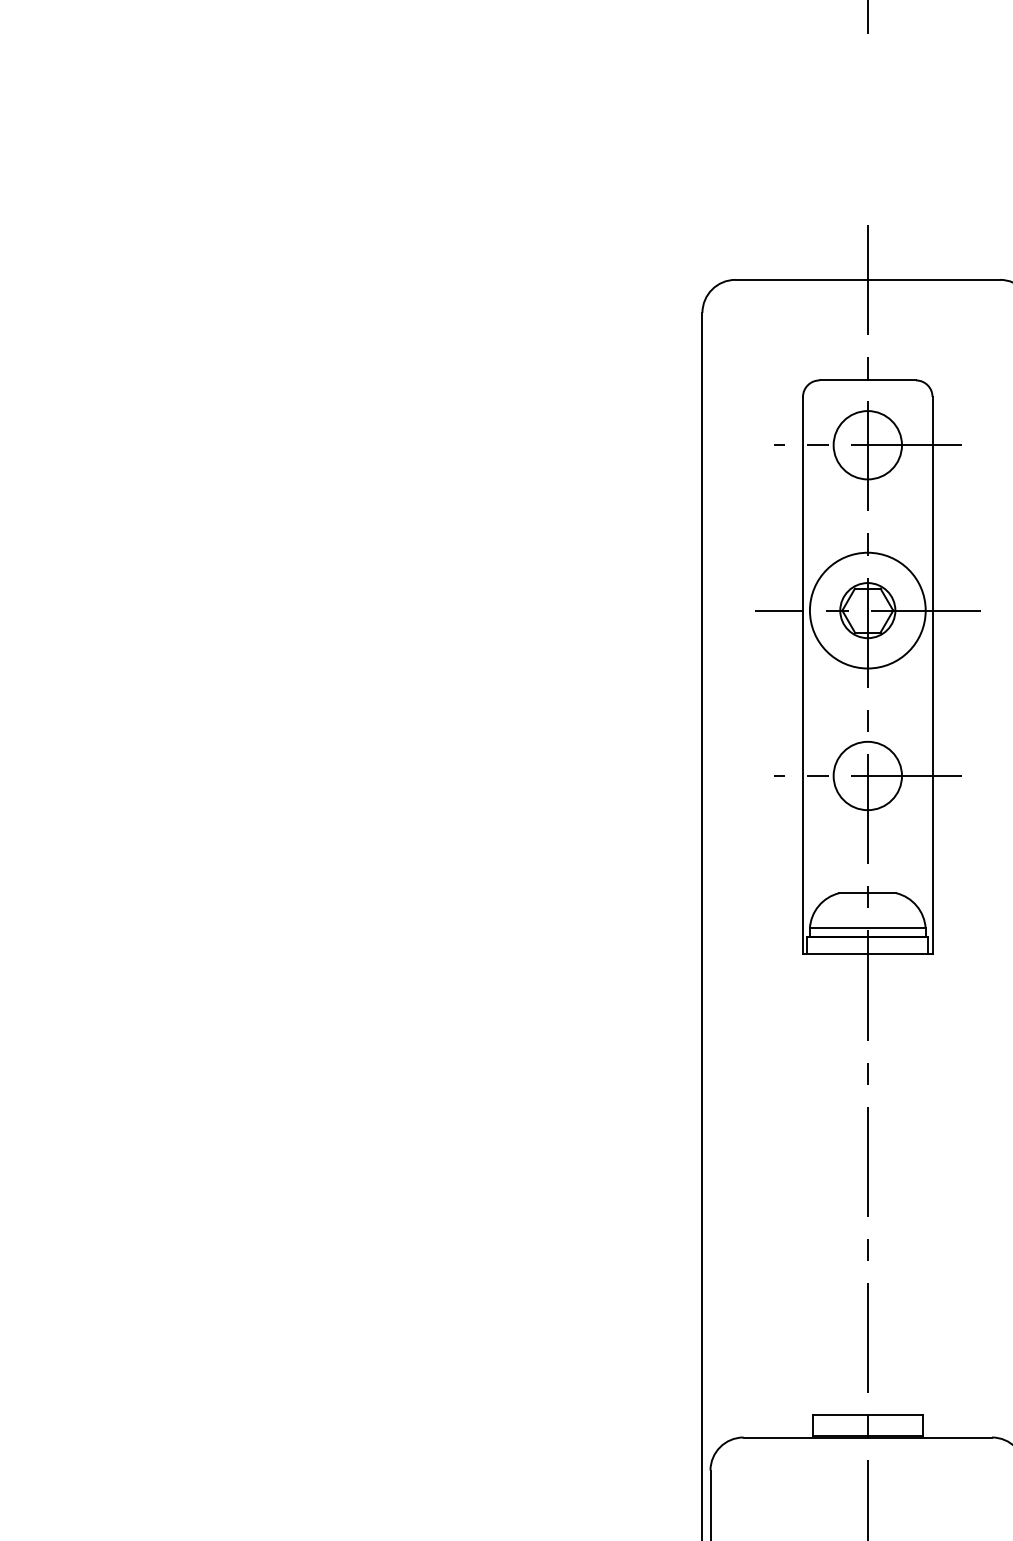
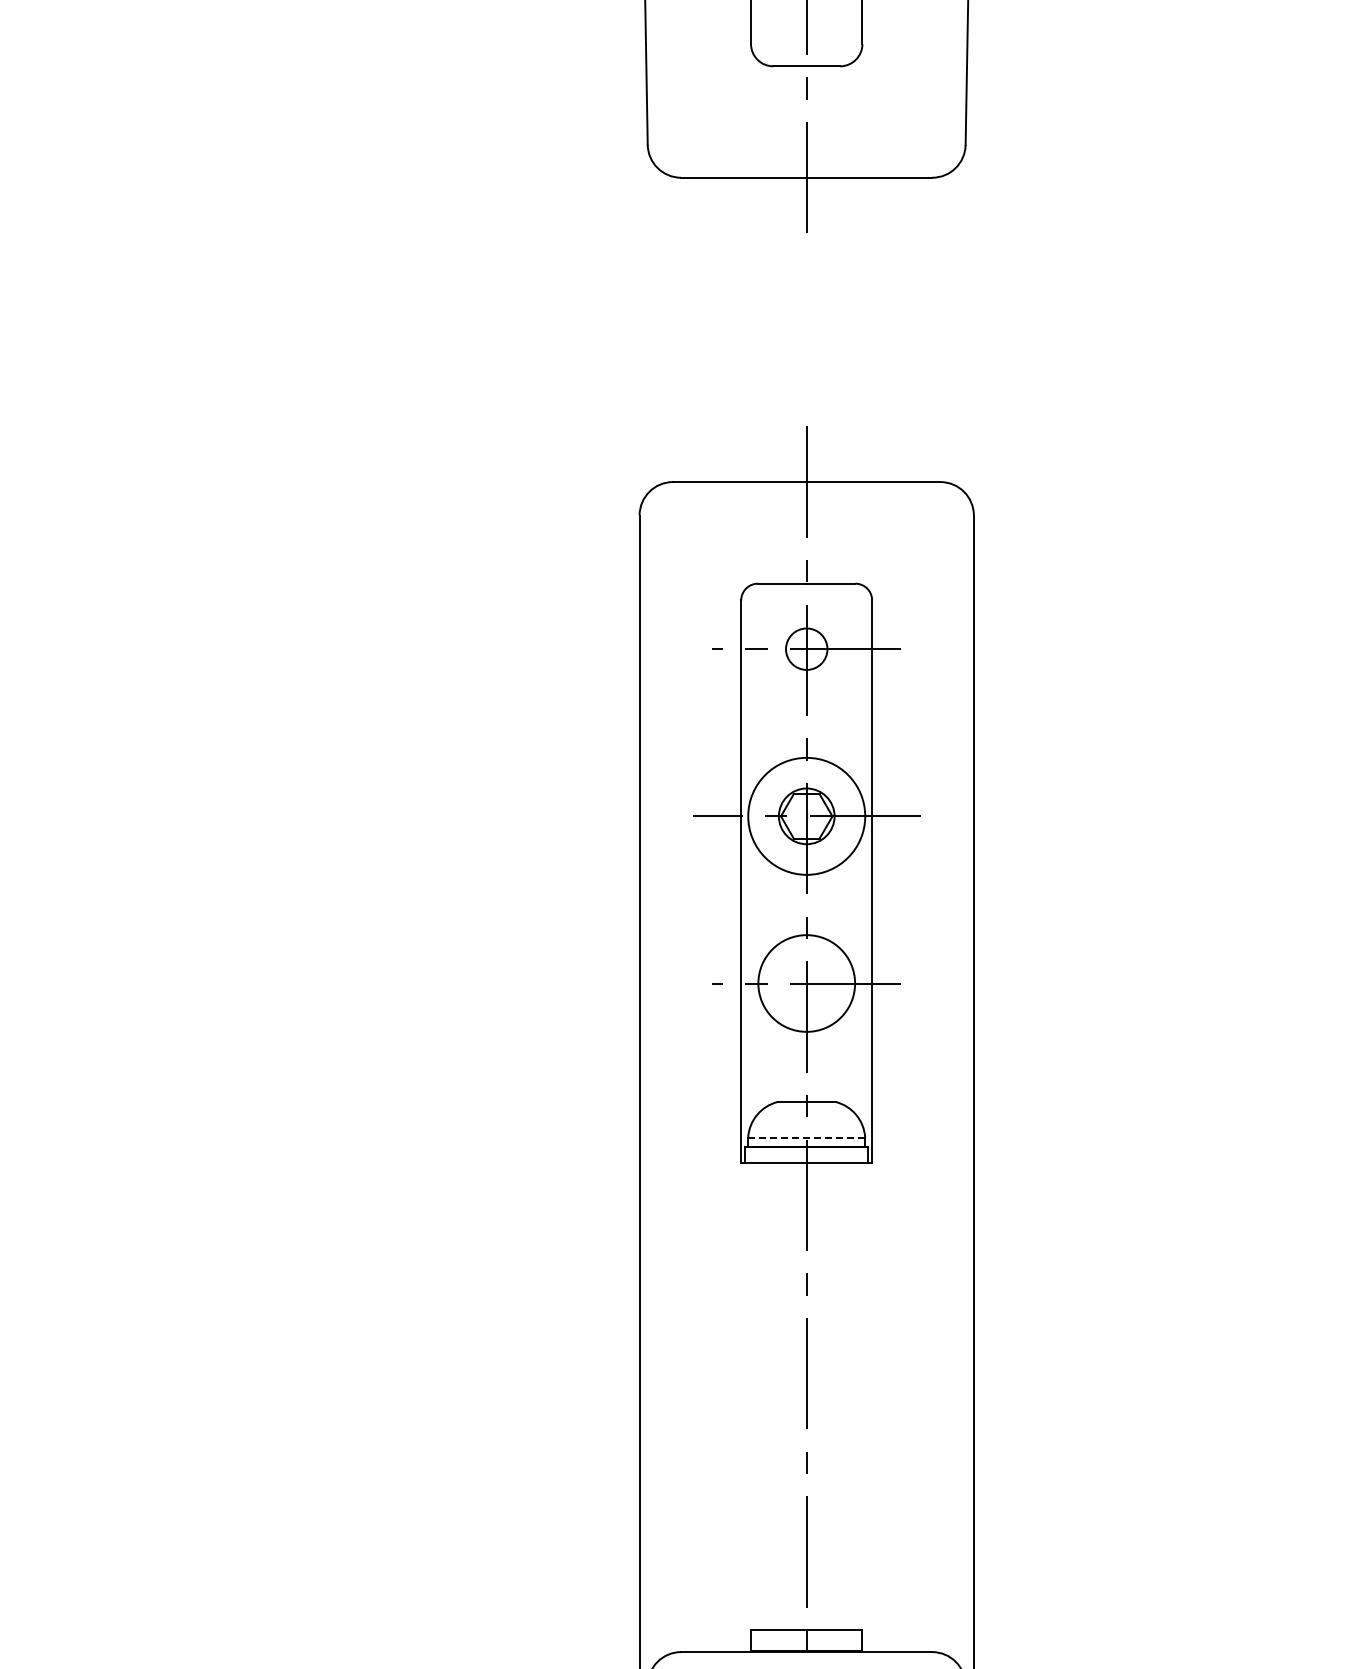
circle: (867, 444) -> (806, 648), size x0.6
circle: (867, 775) -> (806, 983), size x1.4
line: (867, 928) -> (806, 1137), solid -> dashed

